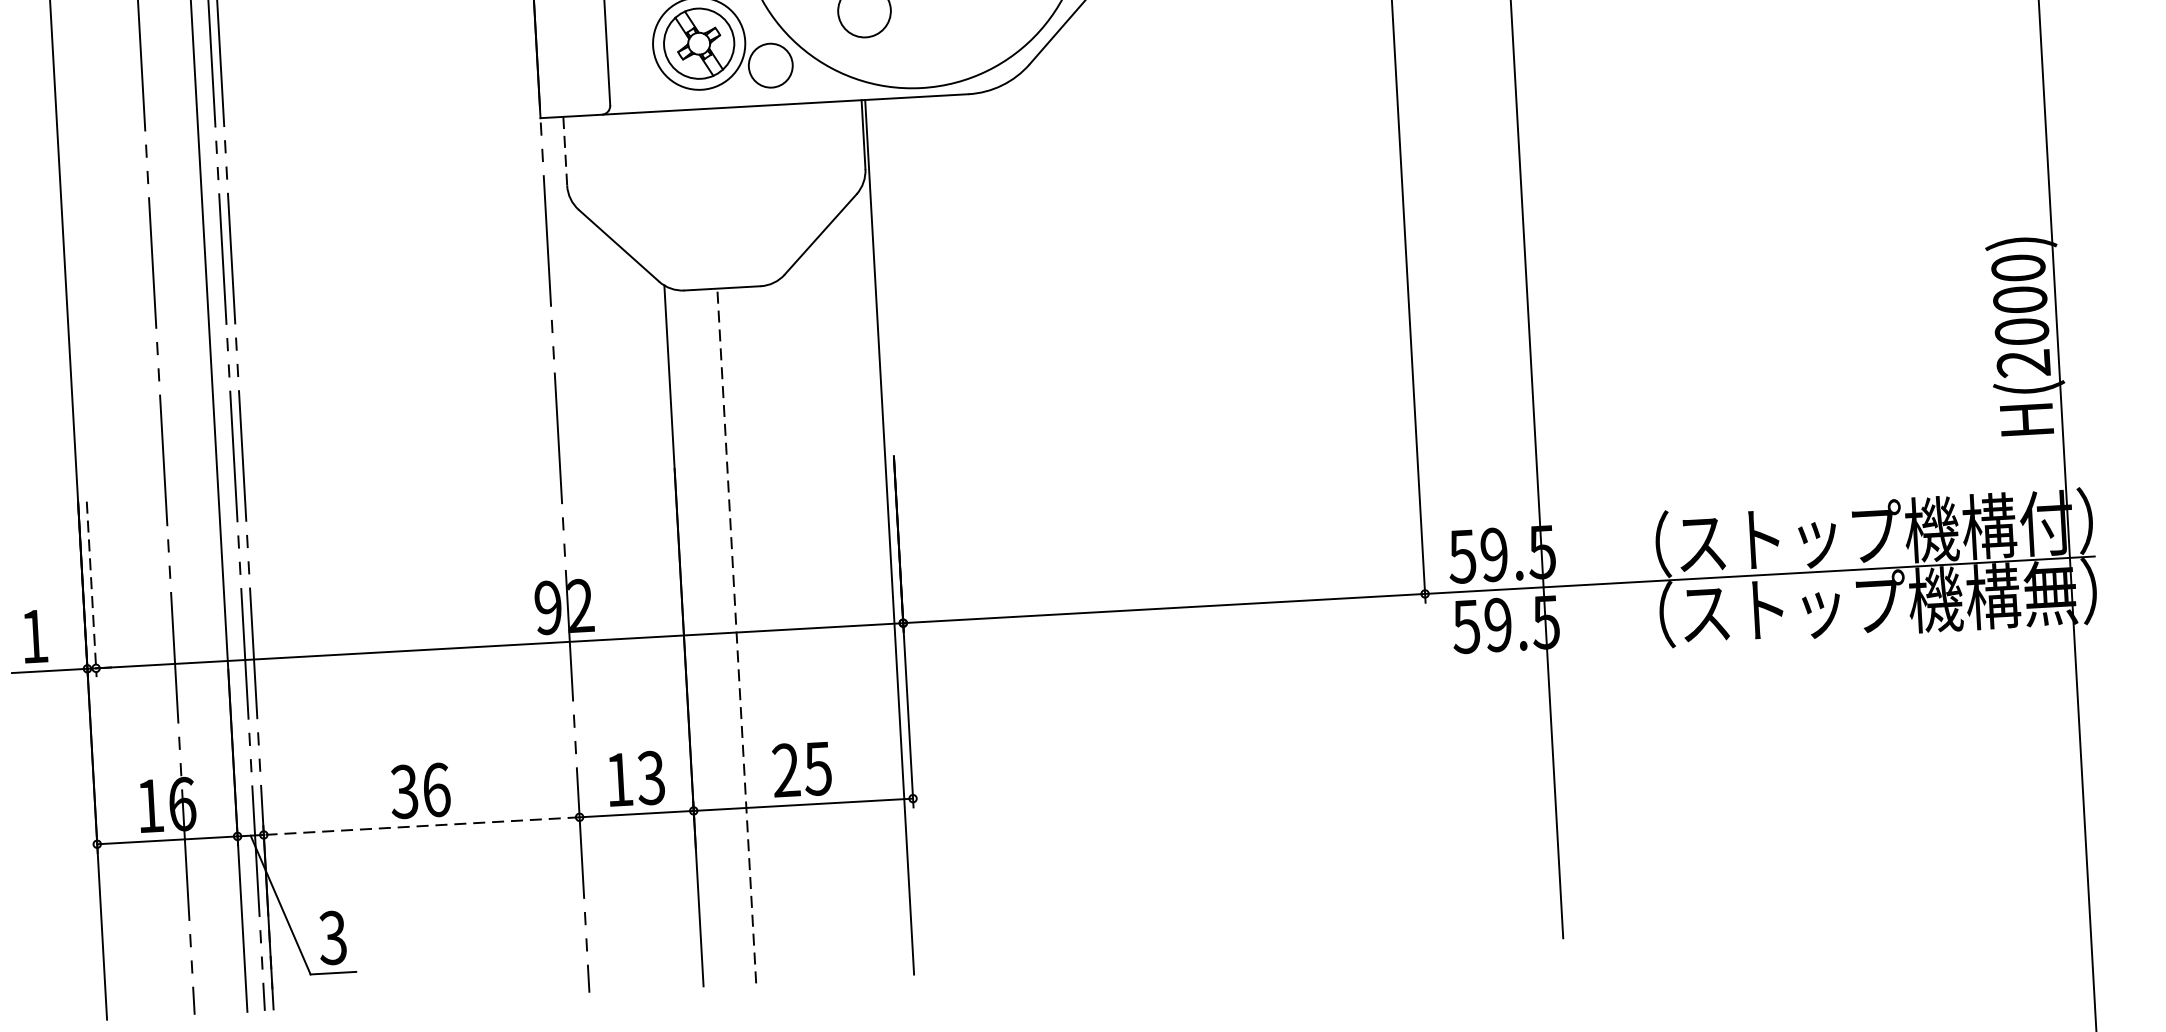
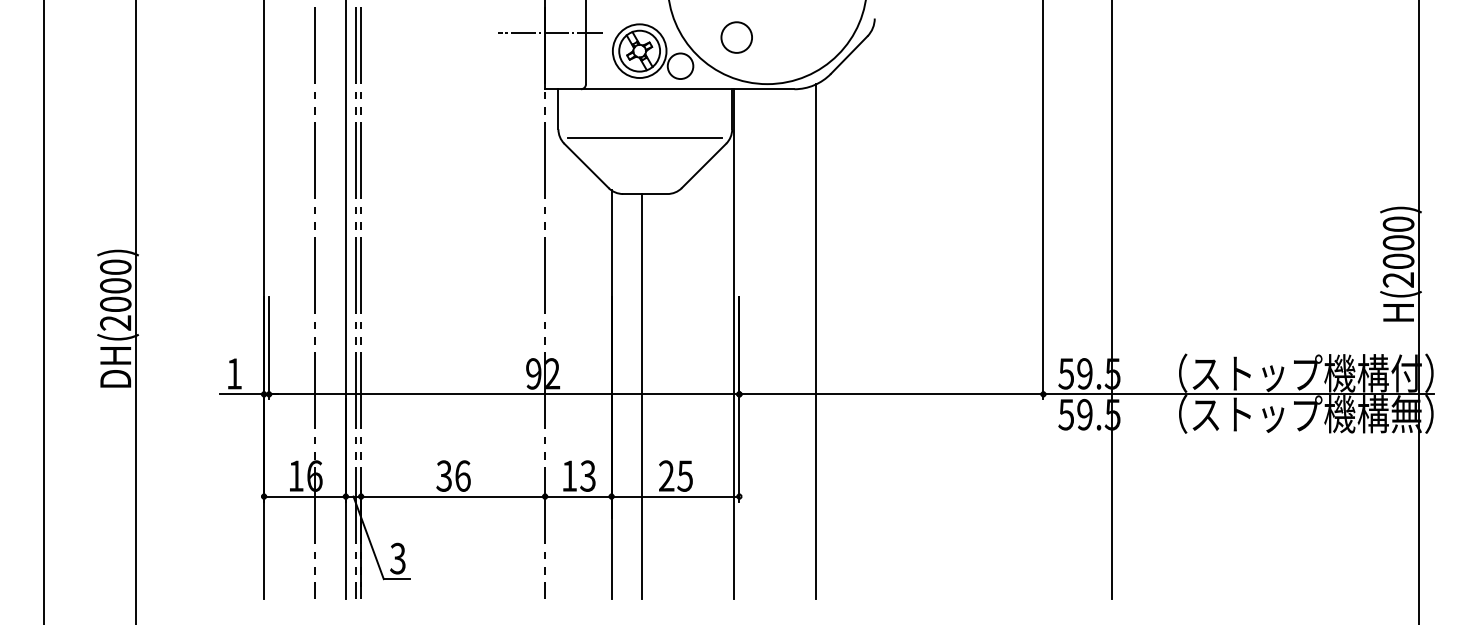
line: (542, 22) -> (549, 33), added
line: (565, 149) -> (558, 108), dashed -> solid
line: (715, 191) -> (644, 137), added
line: (1030, 525) -> (816, 341), added
line: (92, 589) -> (269, 348), dashed -> solid
line: (737, 634) -> (642, 395), dashed -> solid
line: (422, 825) -> (453, 496), dashed -> solid

